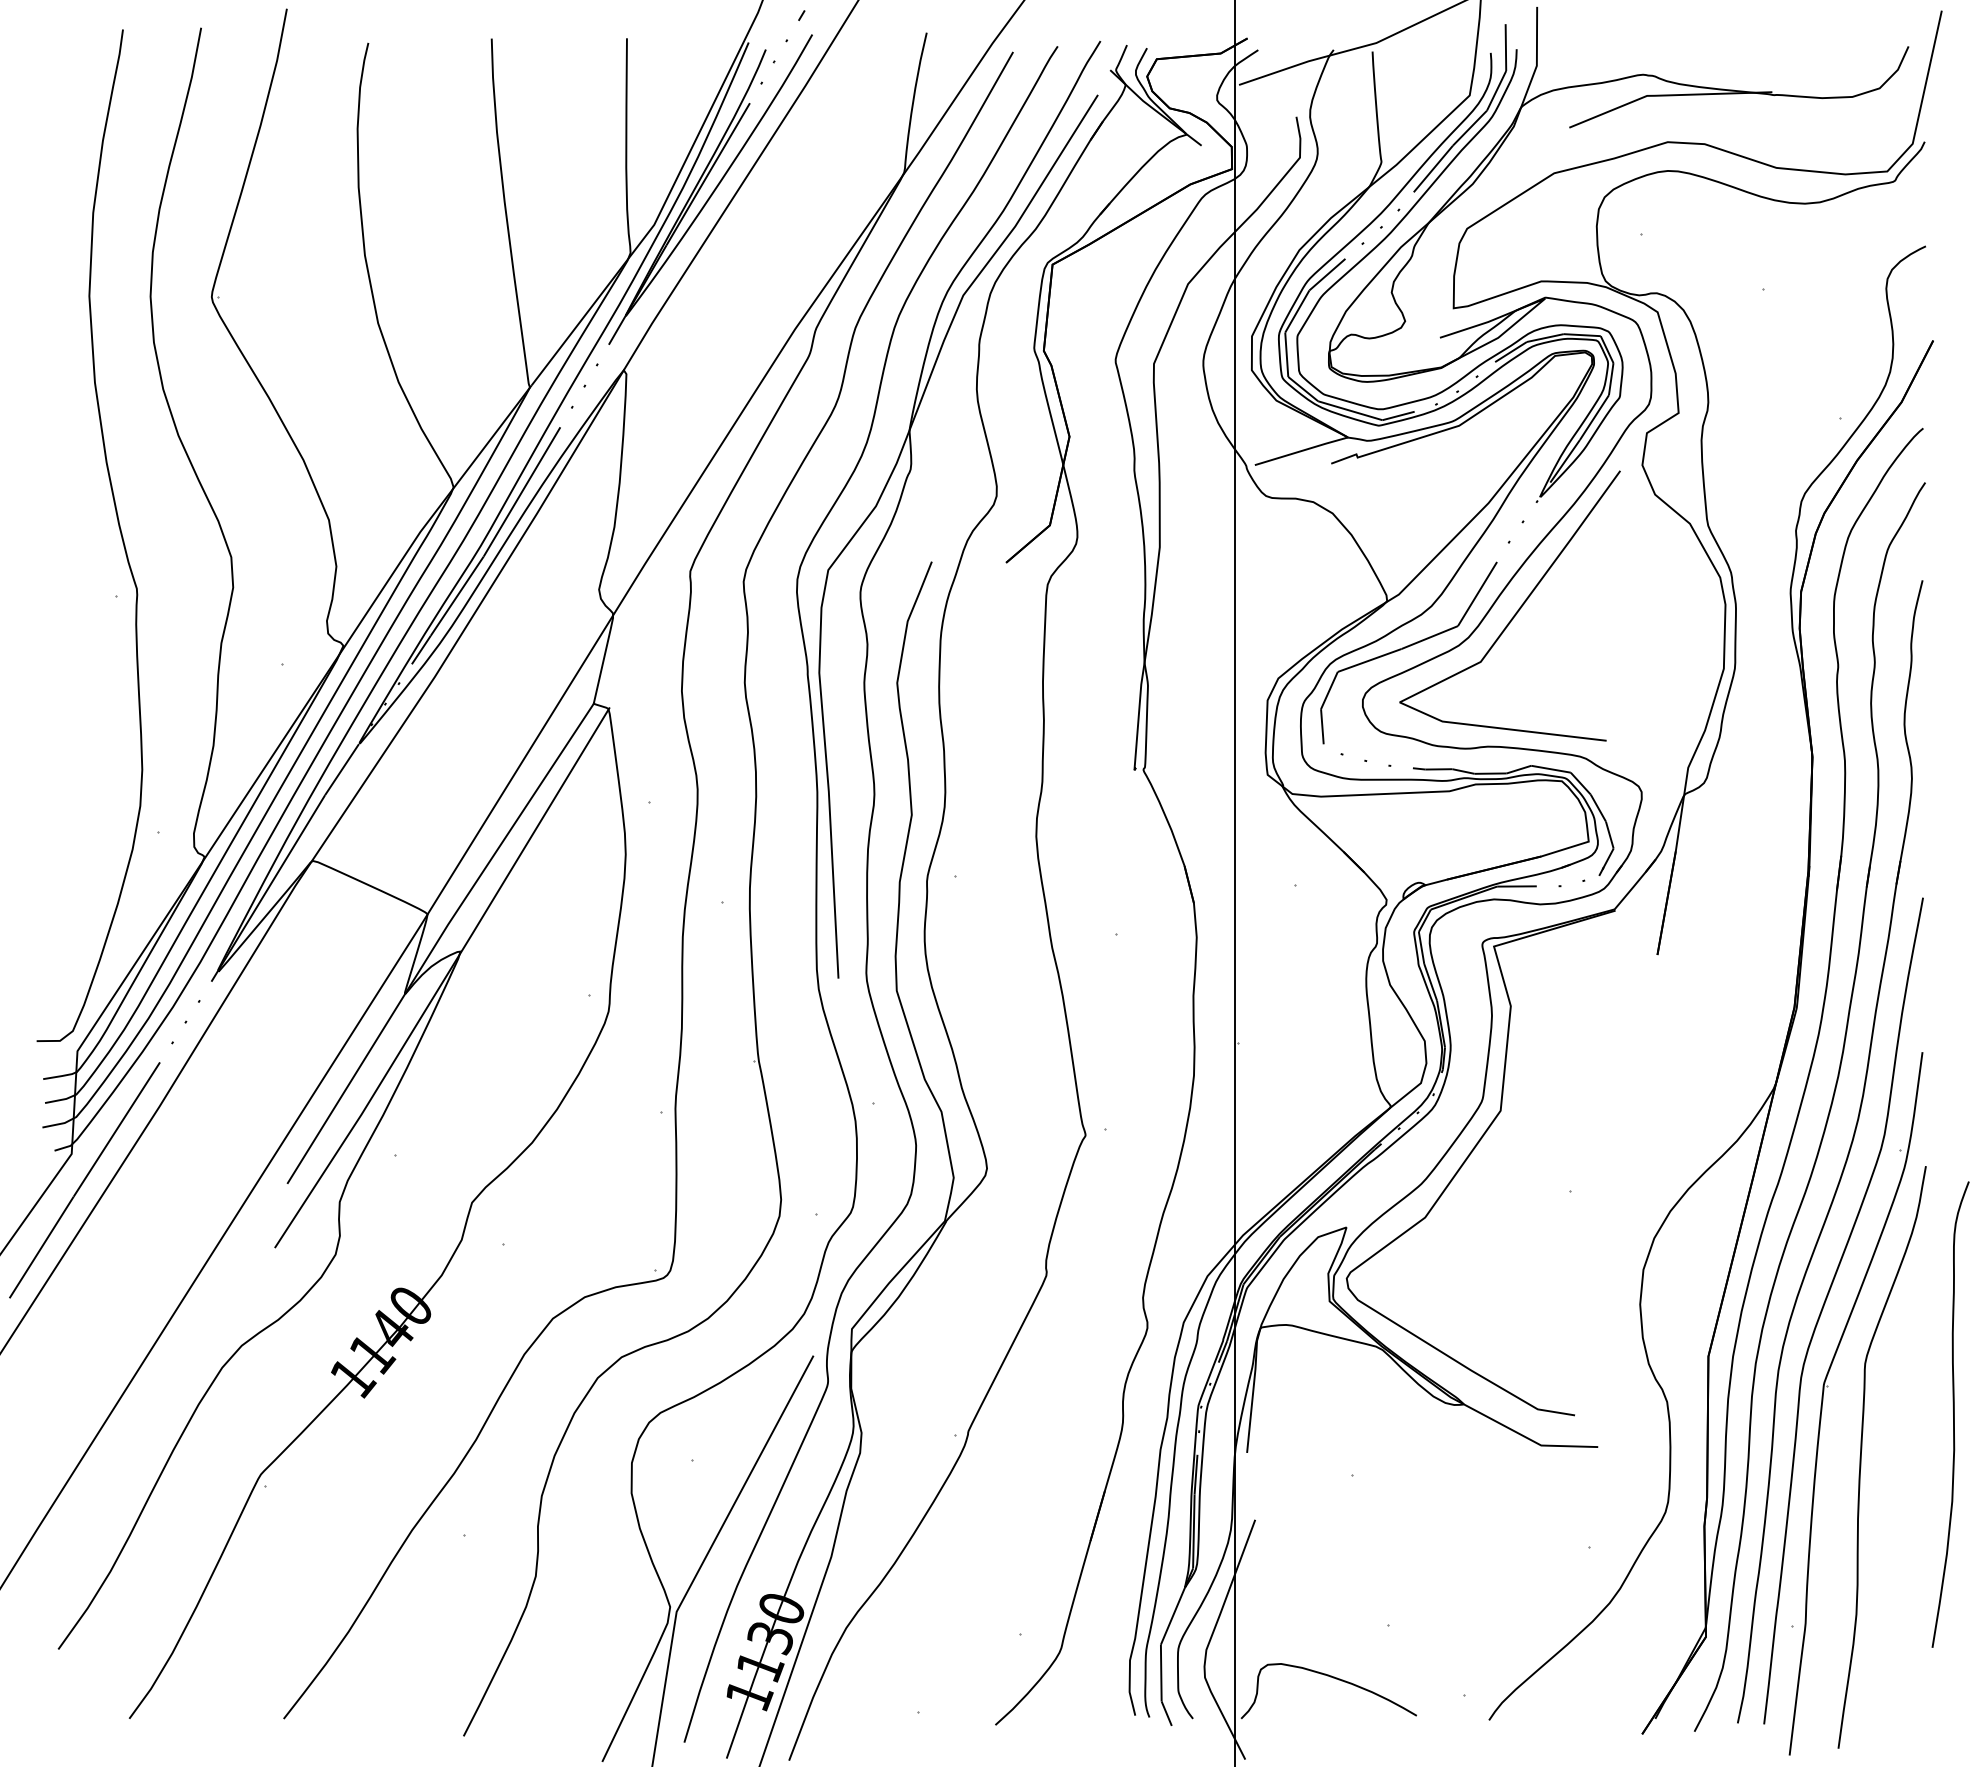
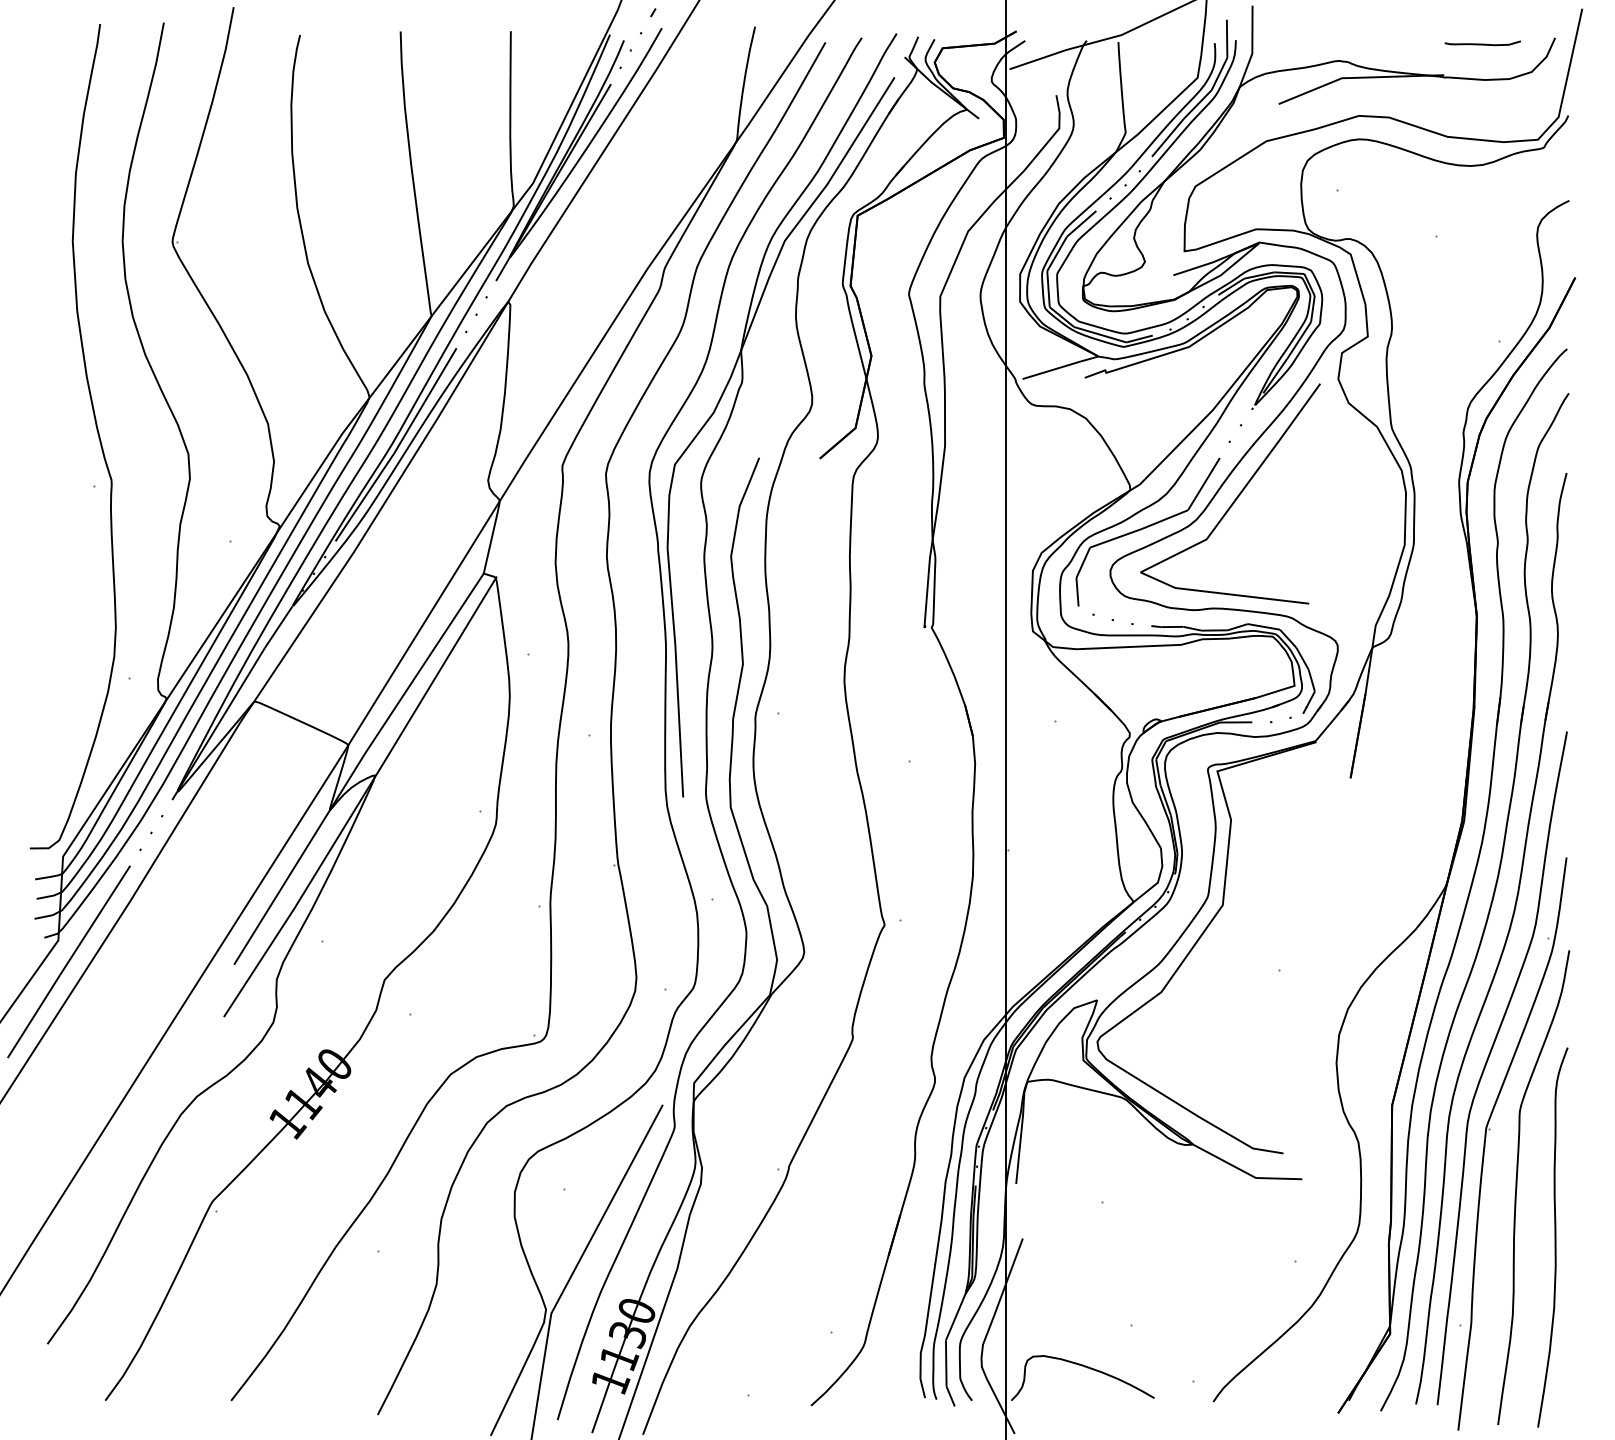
curve: (1819, 53) -> (1482, 43), added
curve: (1953, 1414) -> (1555, 1237), moved

